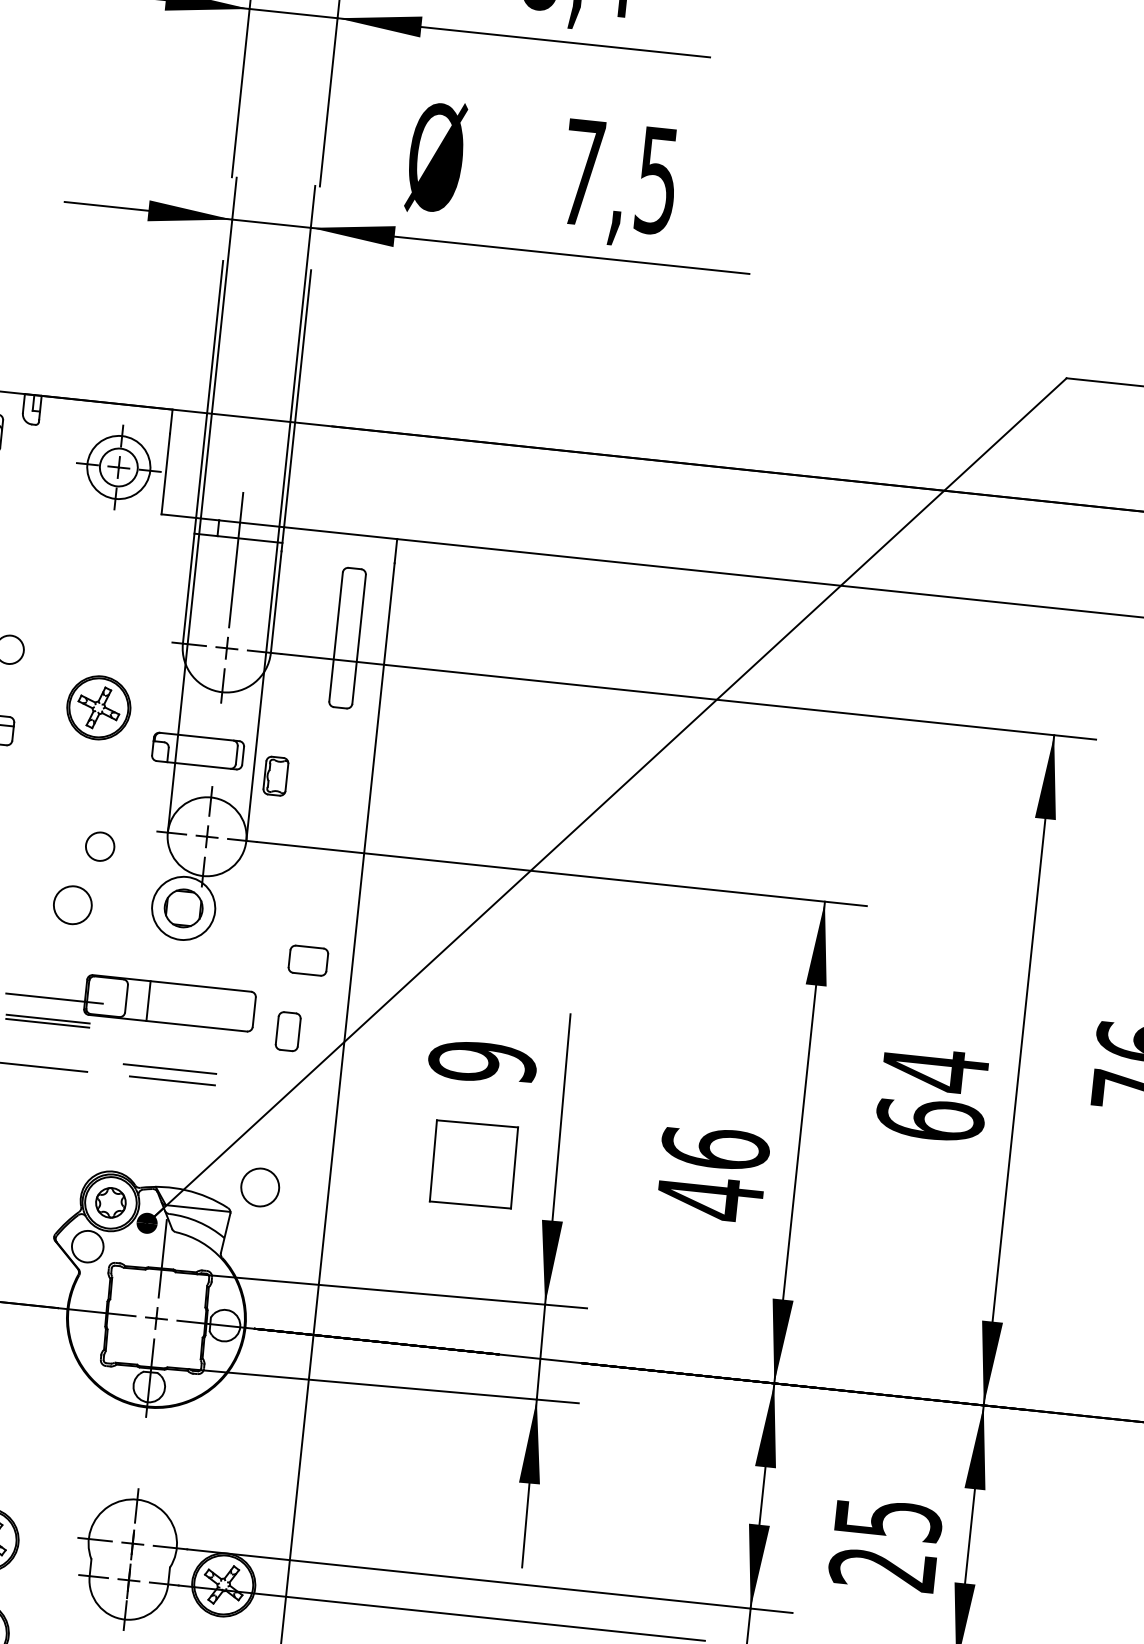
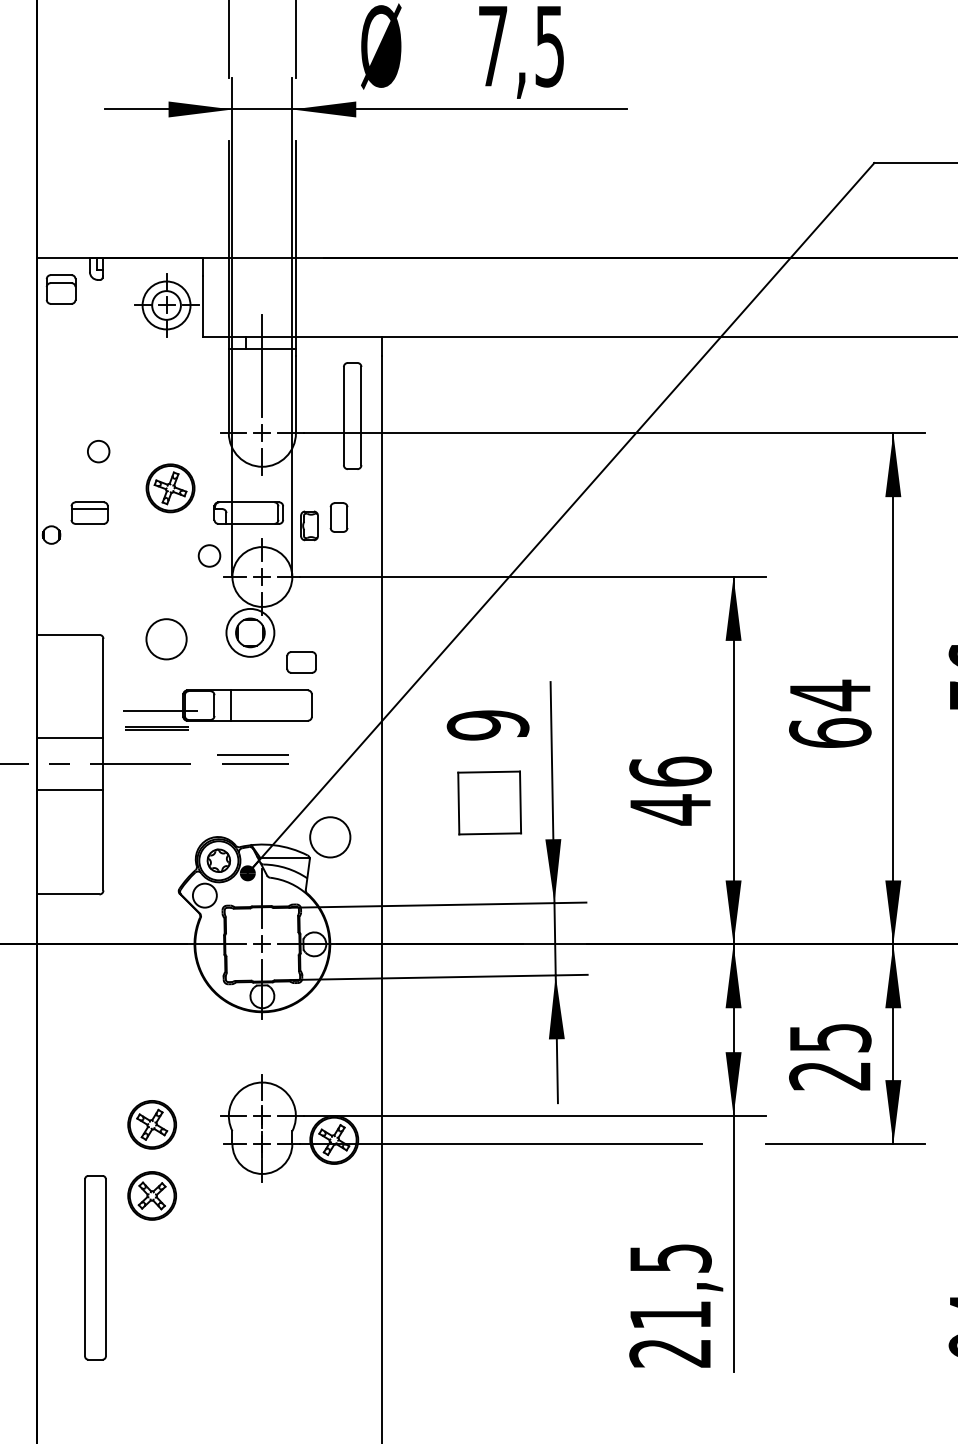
circle: (100, 846) -> (209, 555), moved
circle: (72, 904) -> (166, 638), size x1.4
part: (308, 960) -> (301, 662), moved
part: (287, 1031) -> (338, 517), moved
circle: (259, 1187) -> (329, 837), size x1.4

